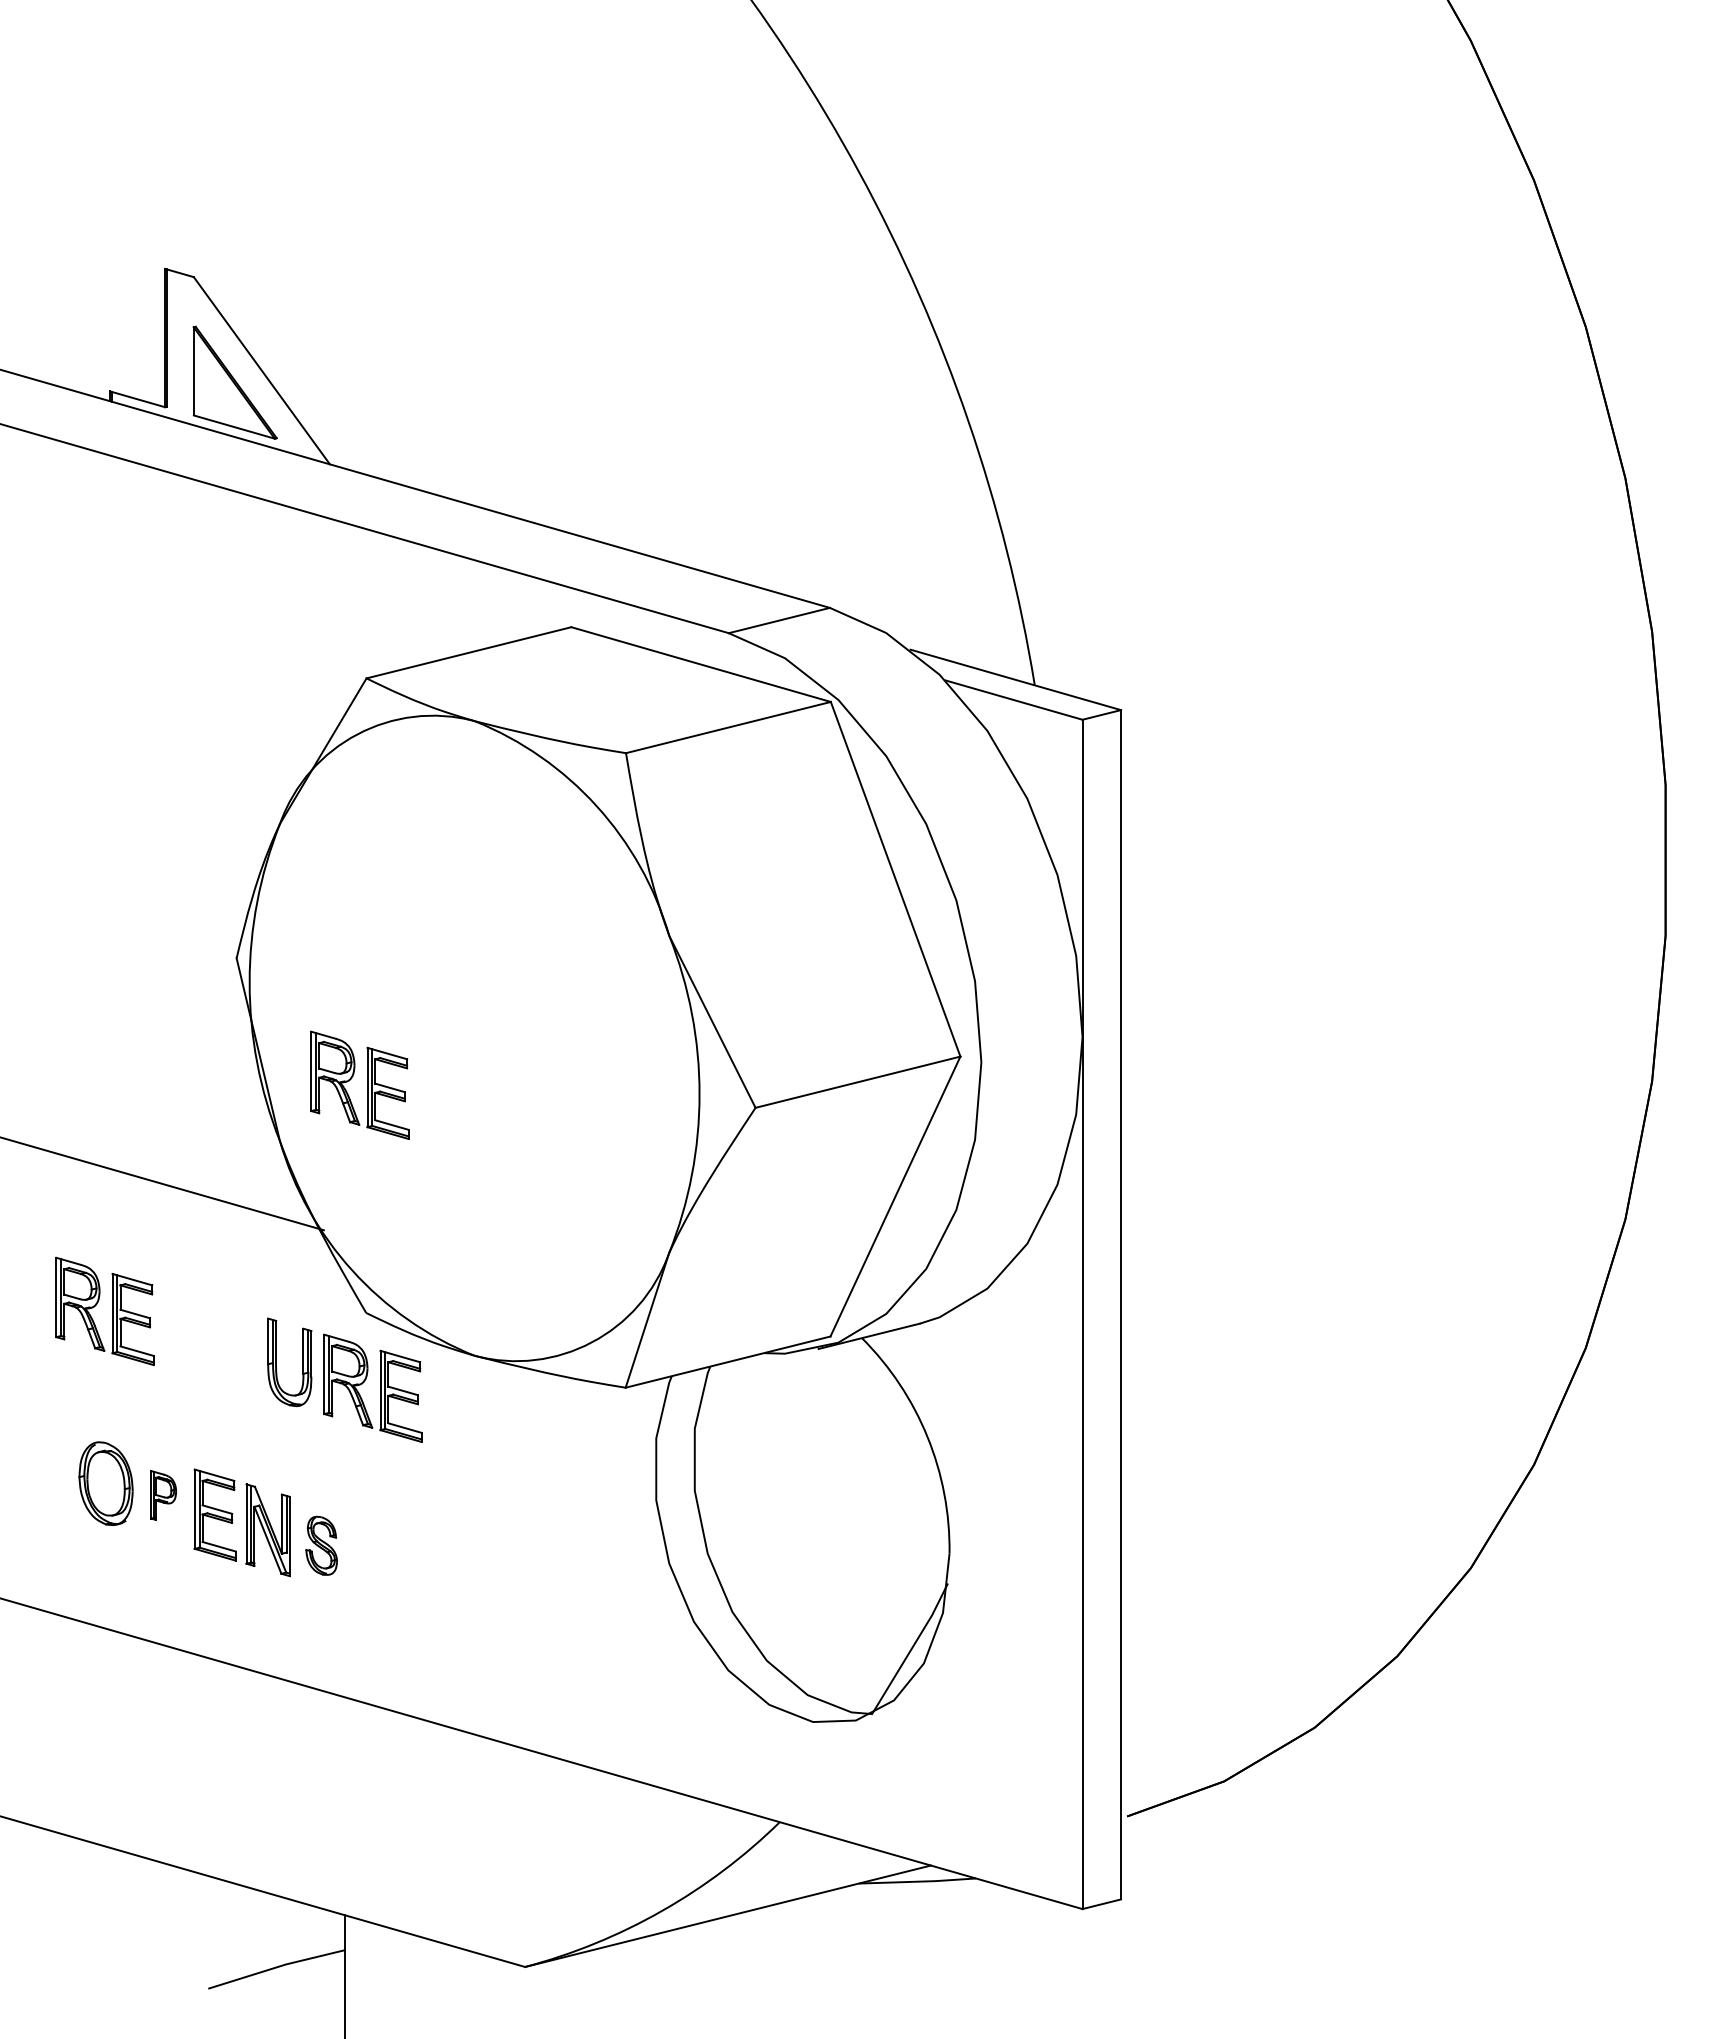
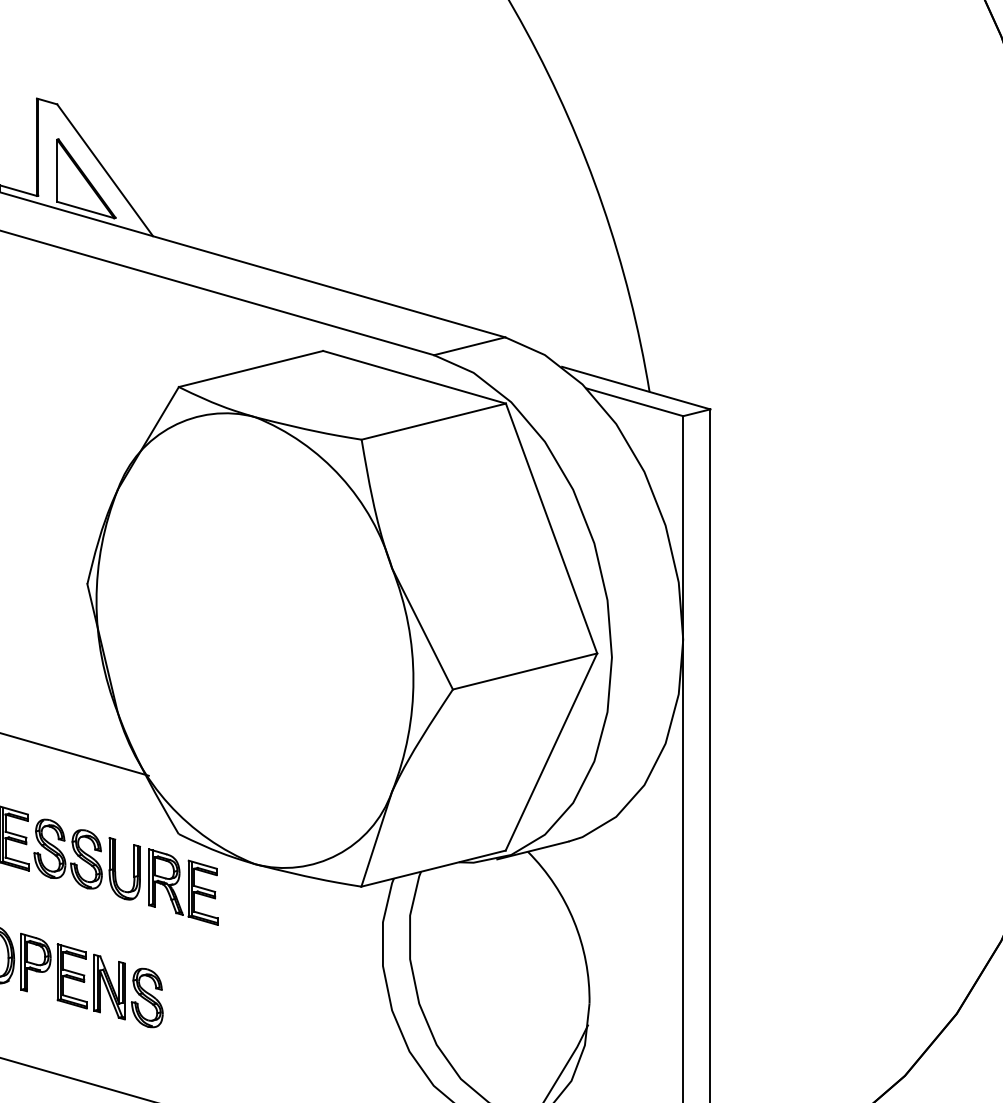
part: (367, 1084) -> (179, 673), removed
part: (203, 1343) -> (64, 855), added
part: (163, 1495) -> (35, 962), size x1.67
part: (321, 1545) -> (147, 997), size x1.43

